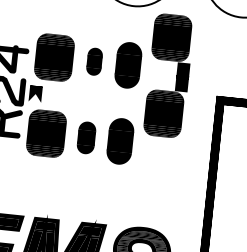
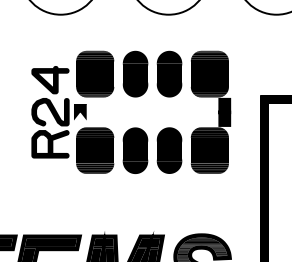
part: (94, 61) -> (135, 73), size x1.67
part: (176, 75) -> (218, 111), moved
part: (86, 137) -> (135, 150), size x1.43

